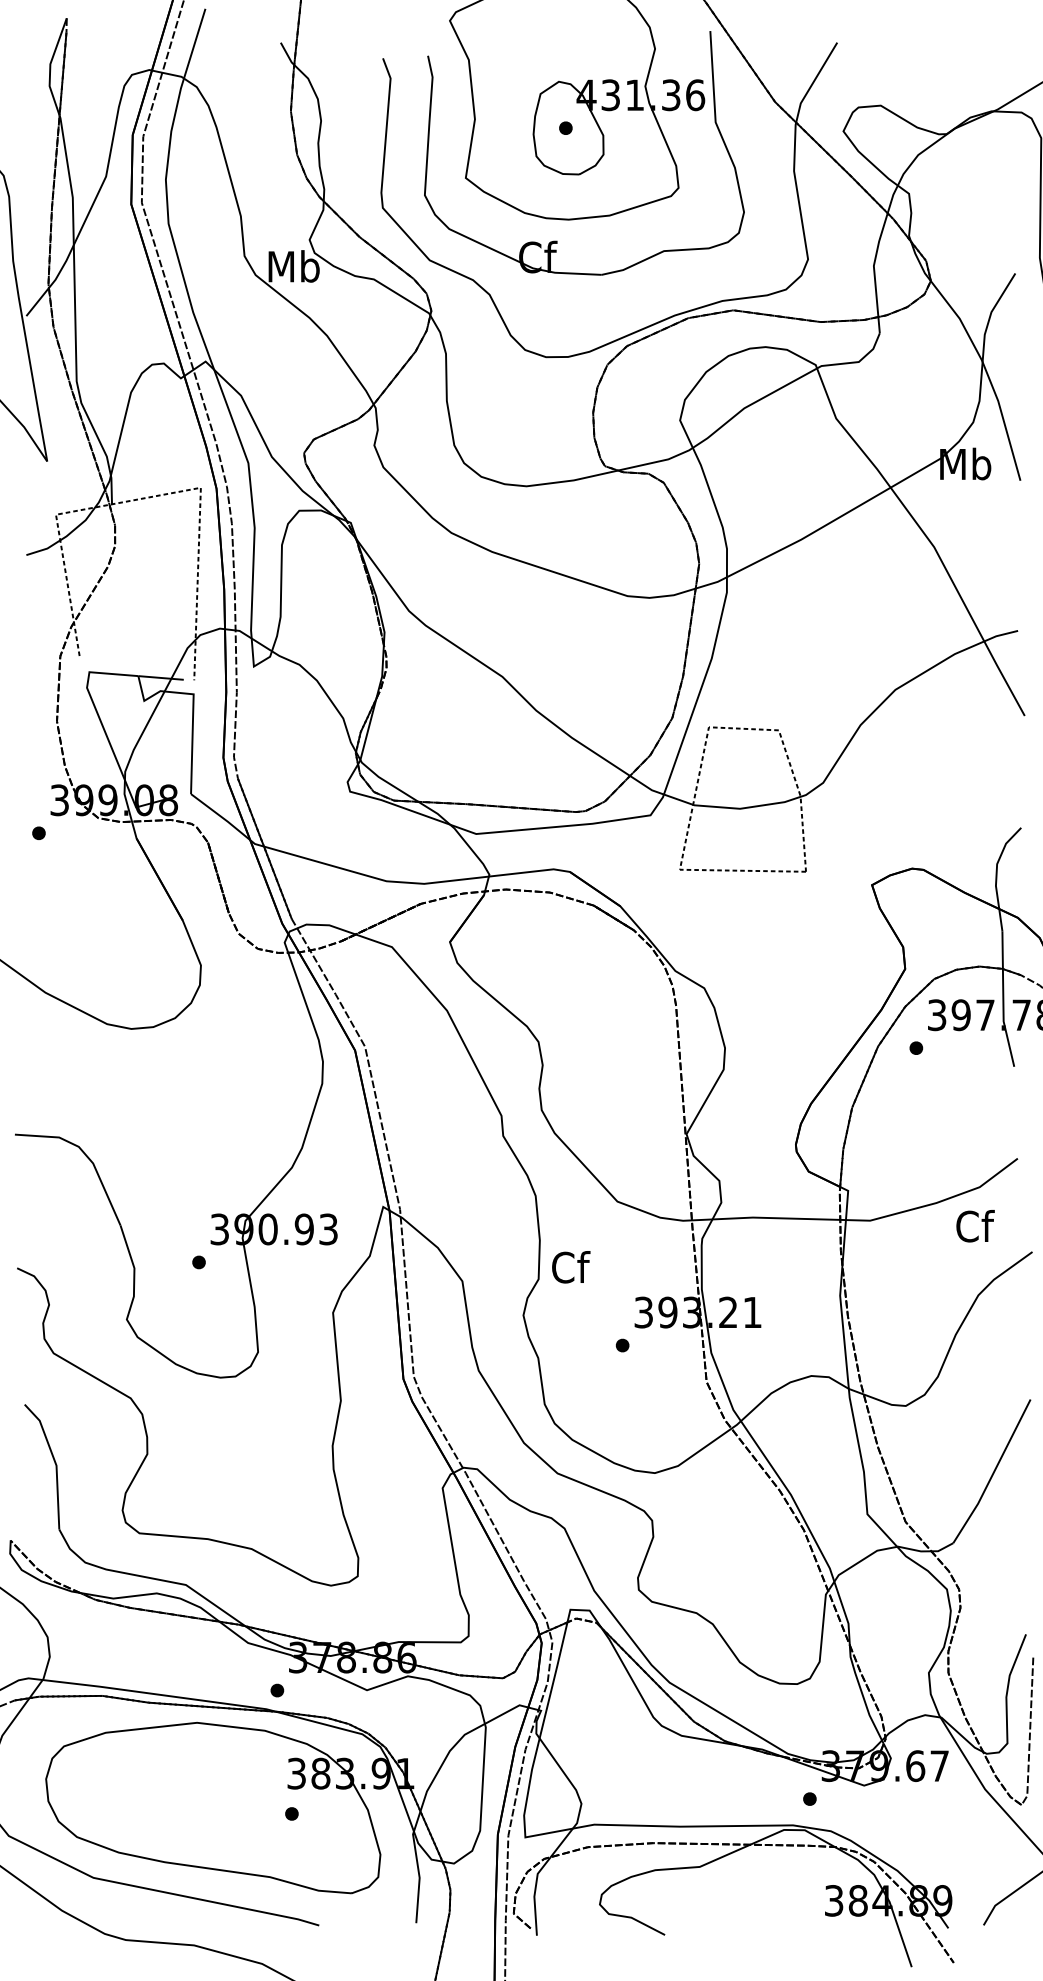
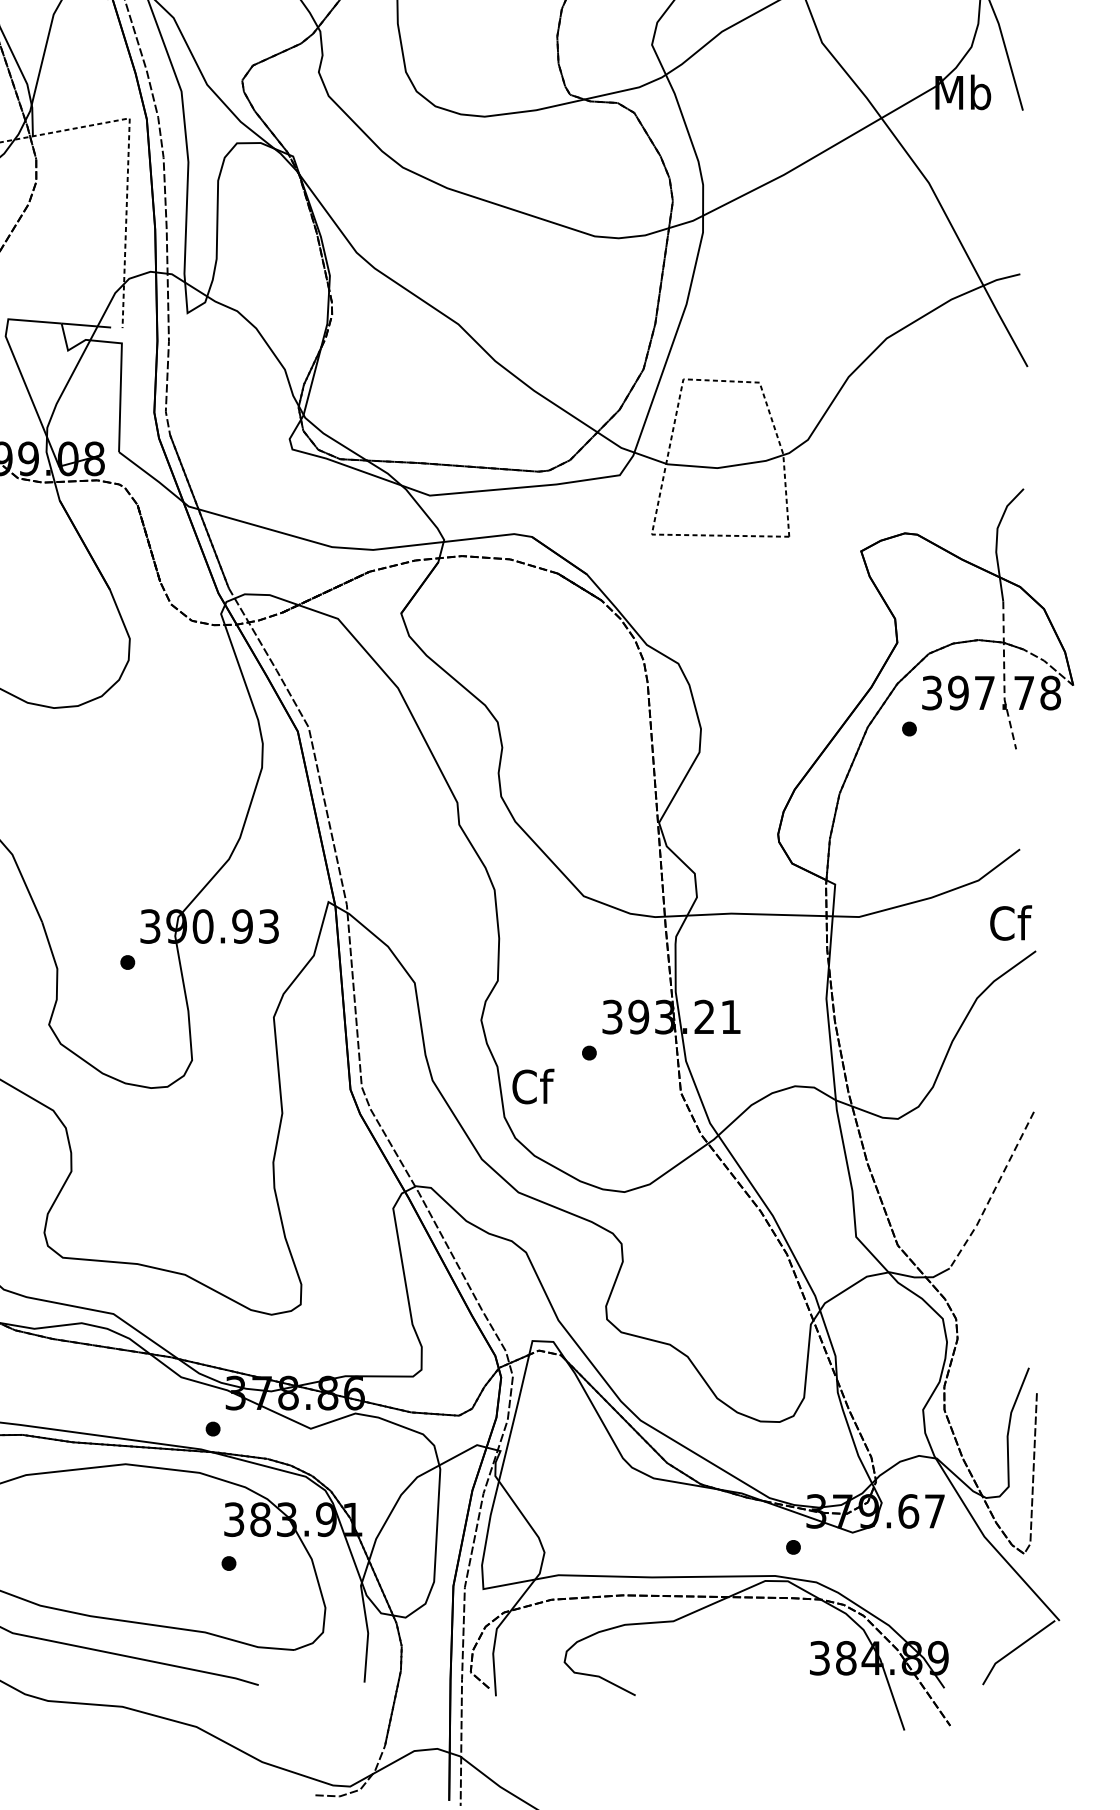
line: (1003, 1000) -> (1004, 677), solid -> dashed
text: (975, 1226) -> (1011, 923), moved
text: (571, 1267) -> (533, 1086), moved
line: (993, 1473) -> (993, 1192), solid -> dashed

